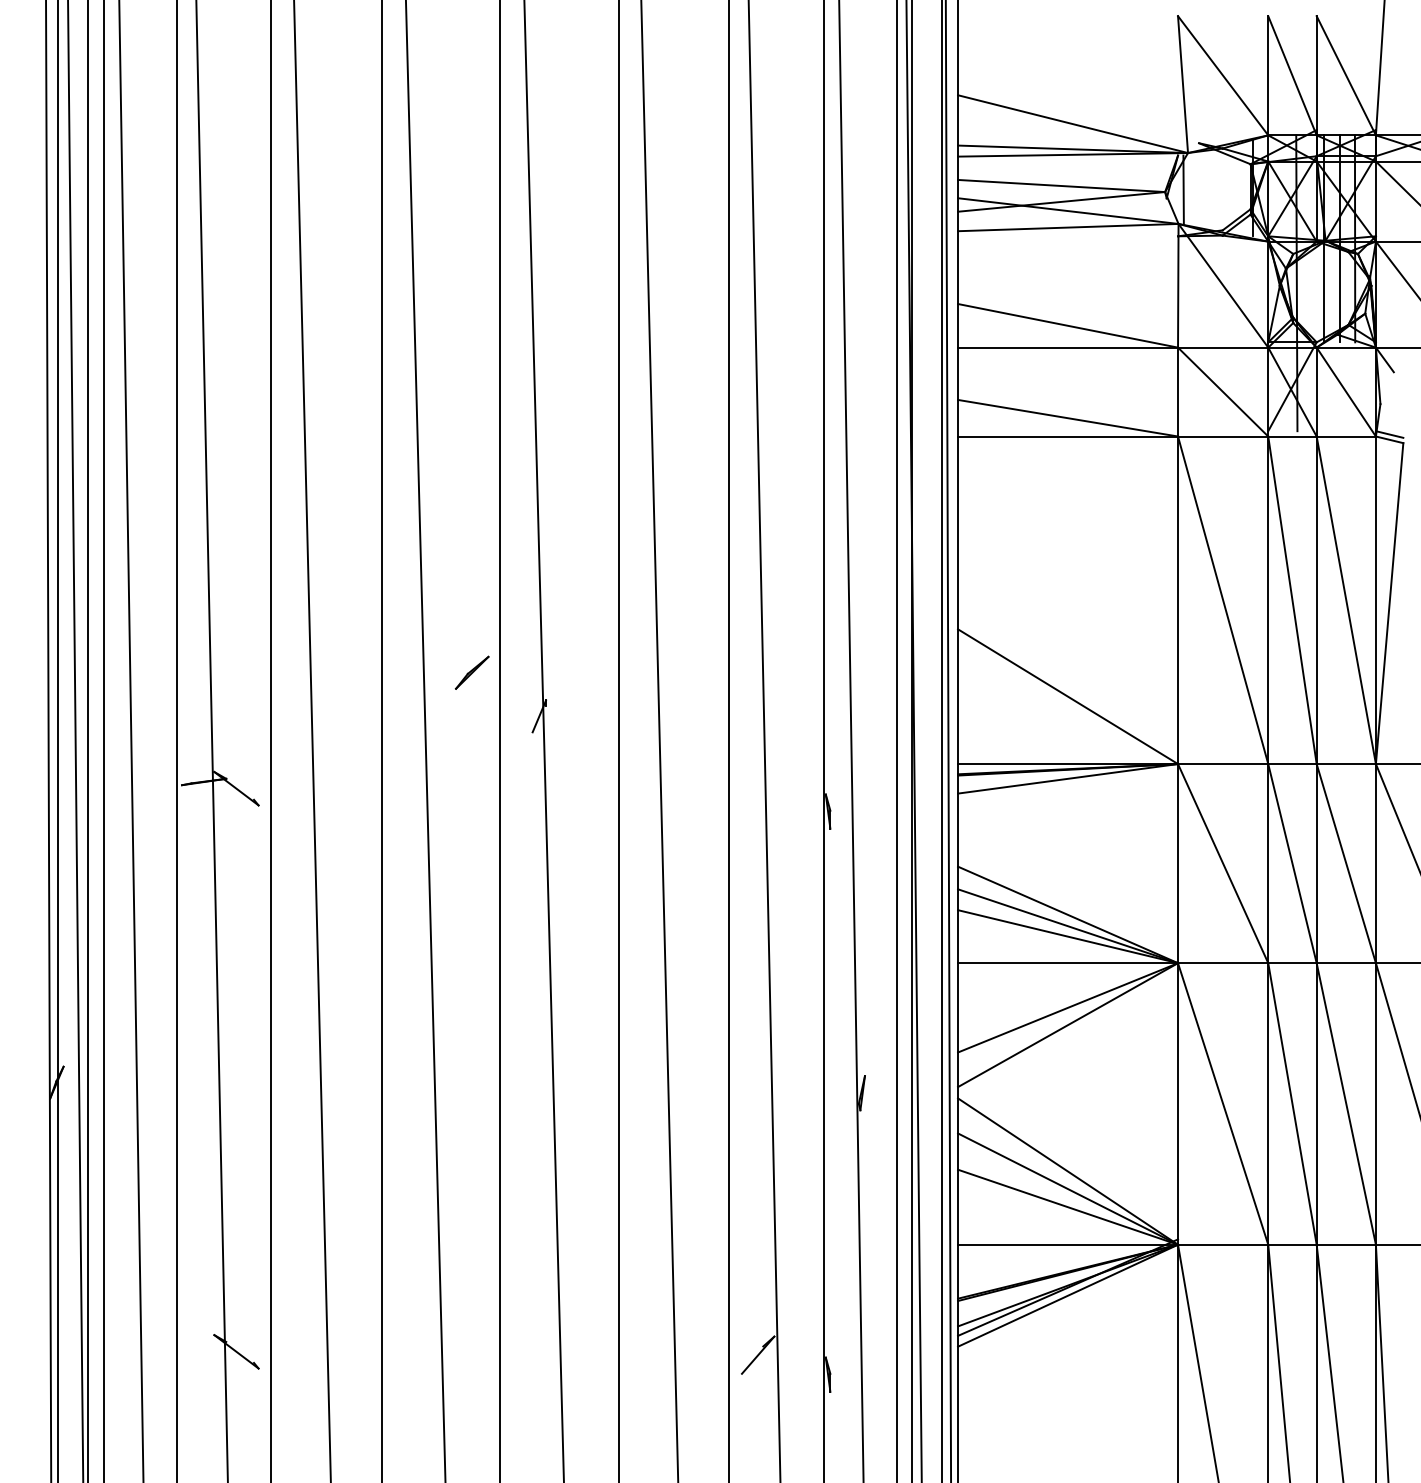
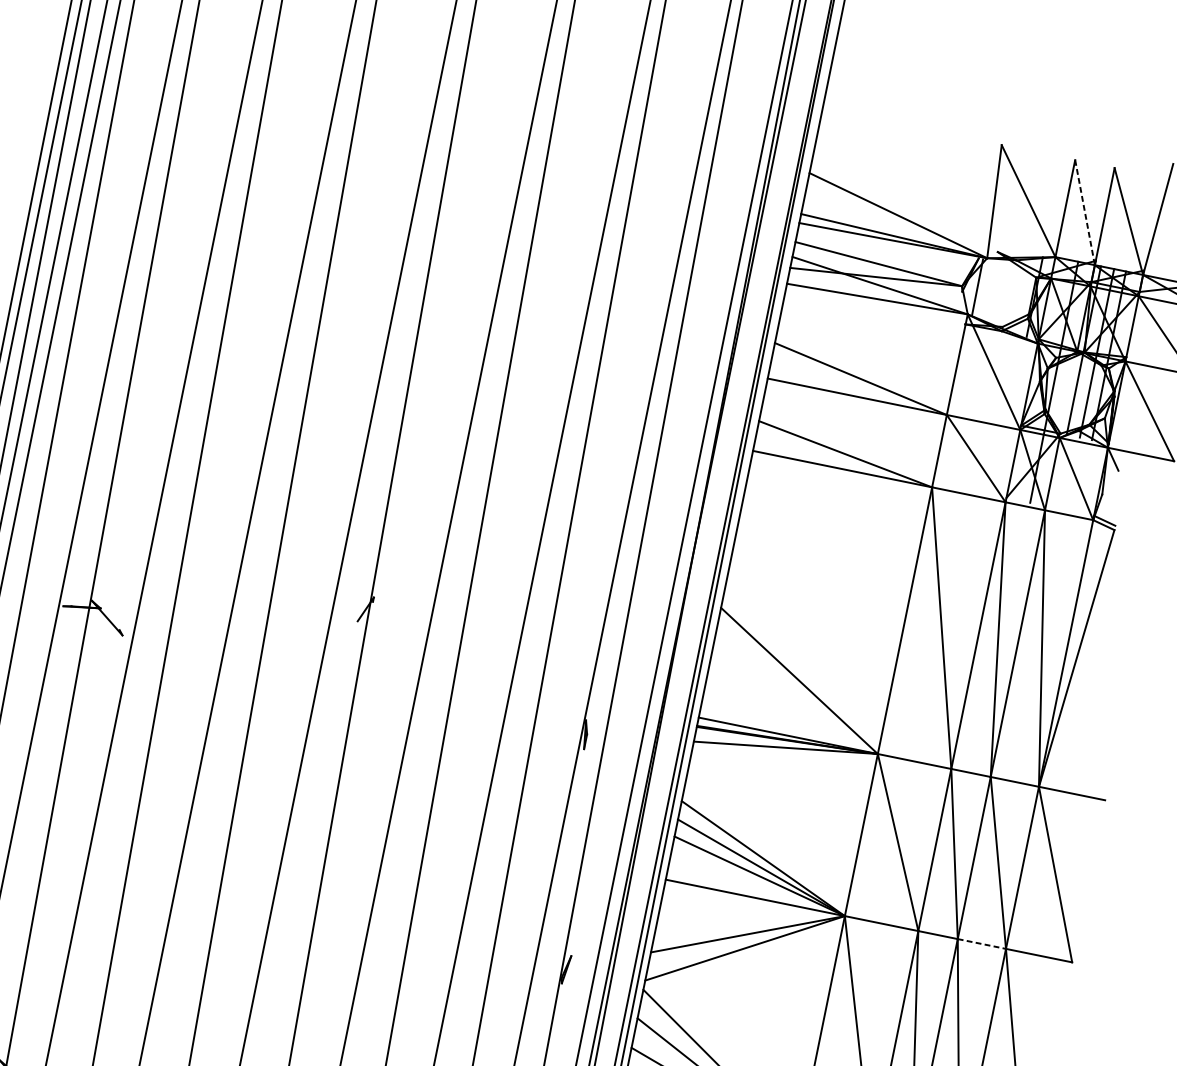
line: (1292, 76) -> (1084, 213), solid -> dashed
part: (471, 672) -> (317, 562), removed
line: (1346, 963) -> (981, 944), solid -> dashed

